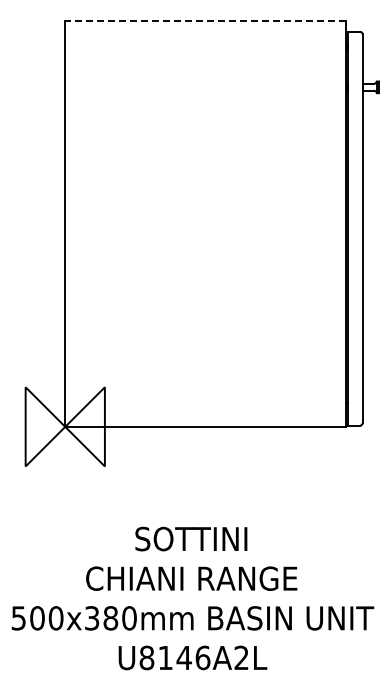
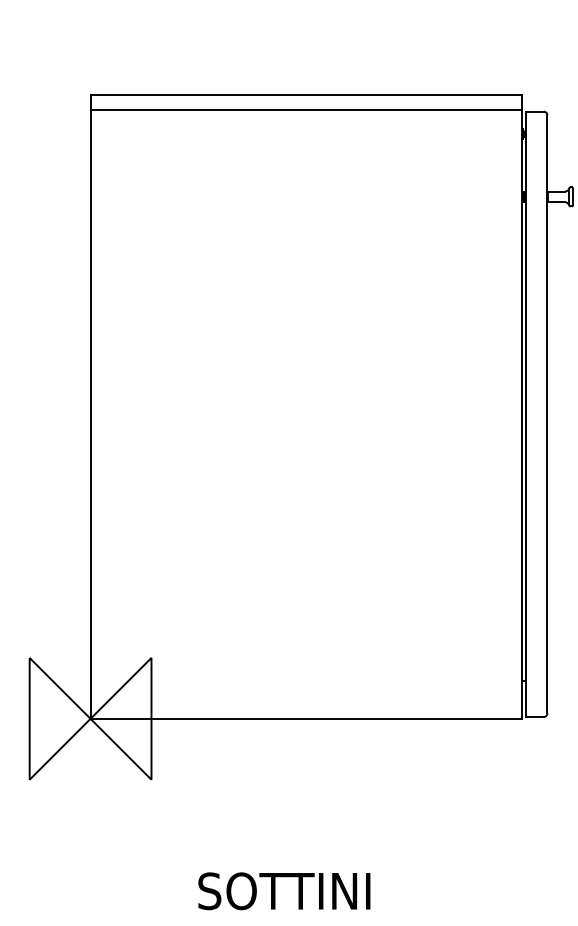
line: (205, 20) -> (306, 94), dashed -> solid
line: (205, 30) -> (306, 109), added

